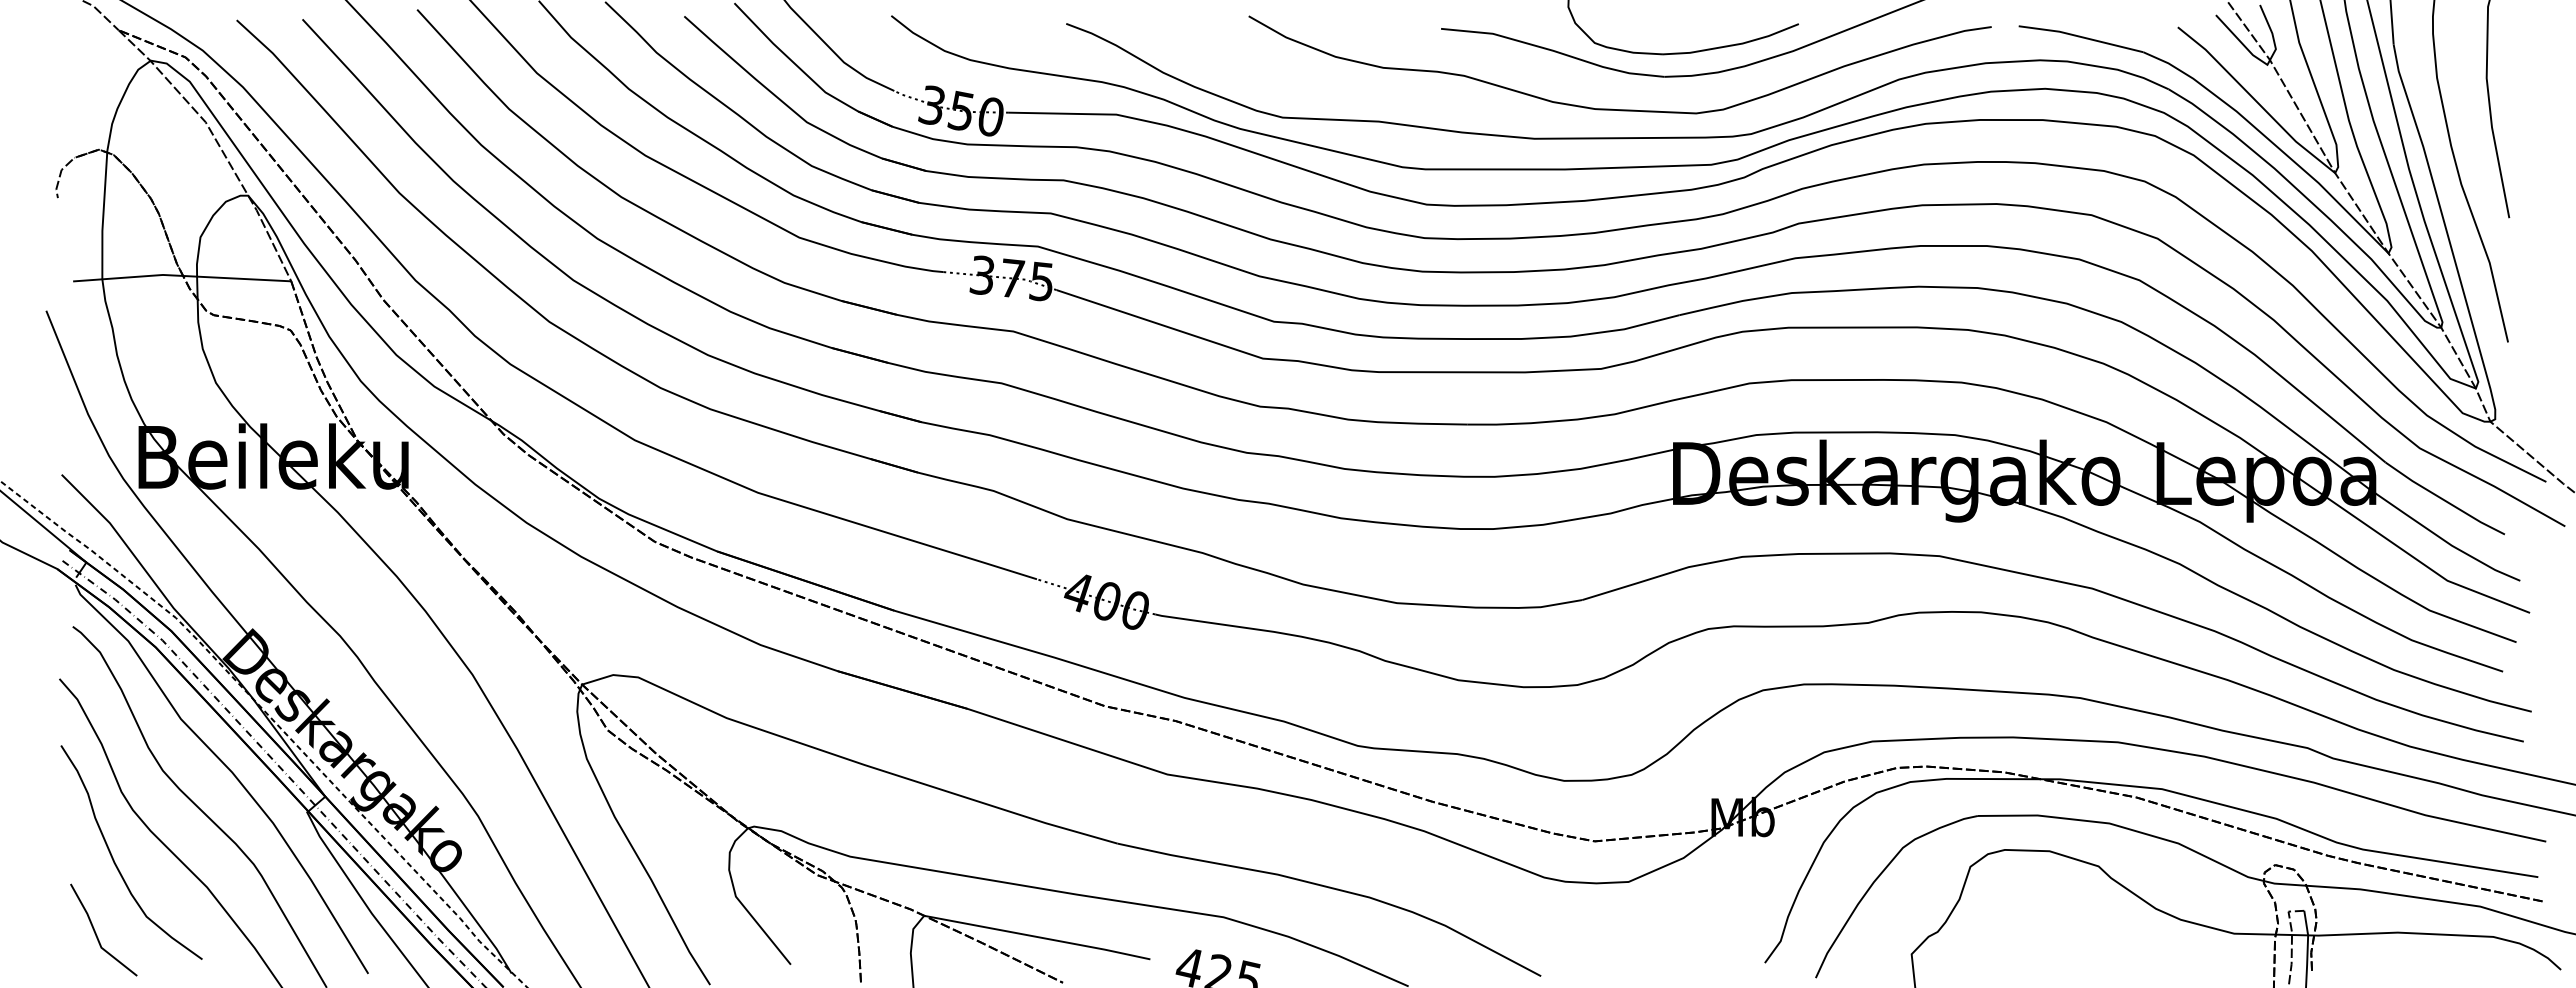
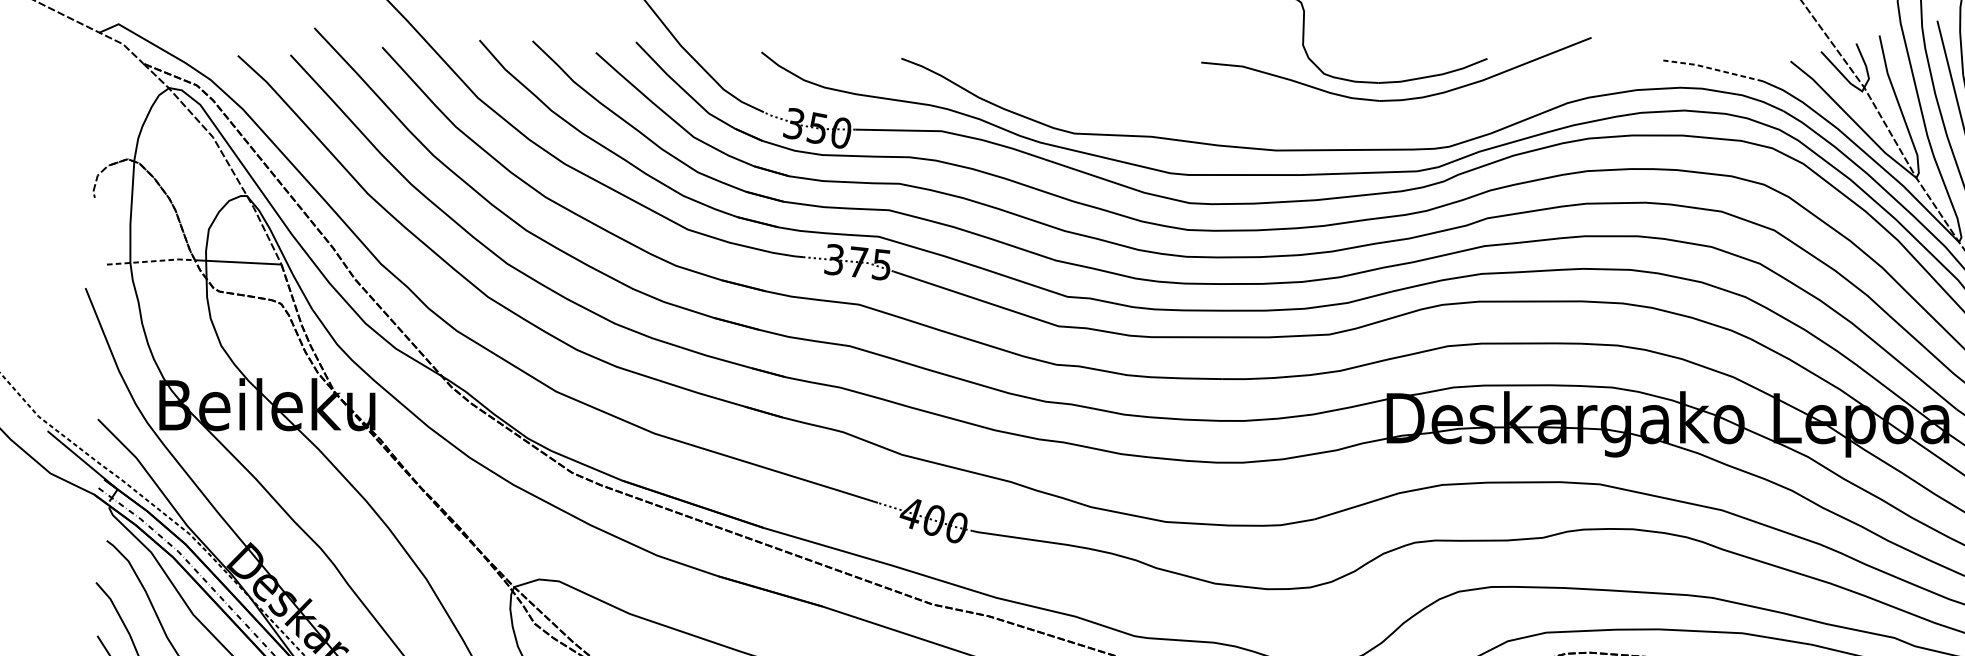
line: (2080, 36) -> (1712, 68), solid -> dashed
curve: (1612, 108) -> (1338, 126), removed
line: (129, 277) -> (152, 261), solid -> dashed

